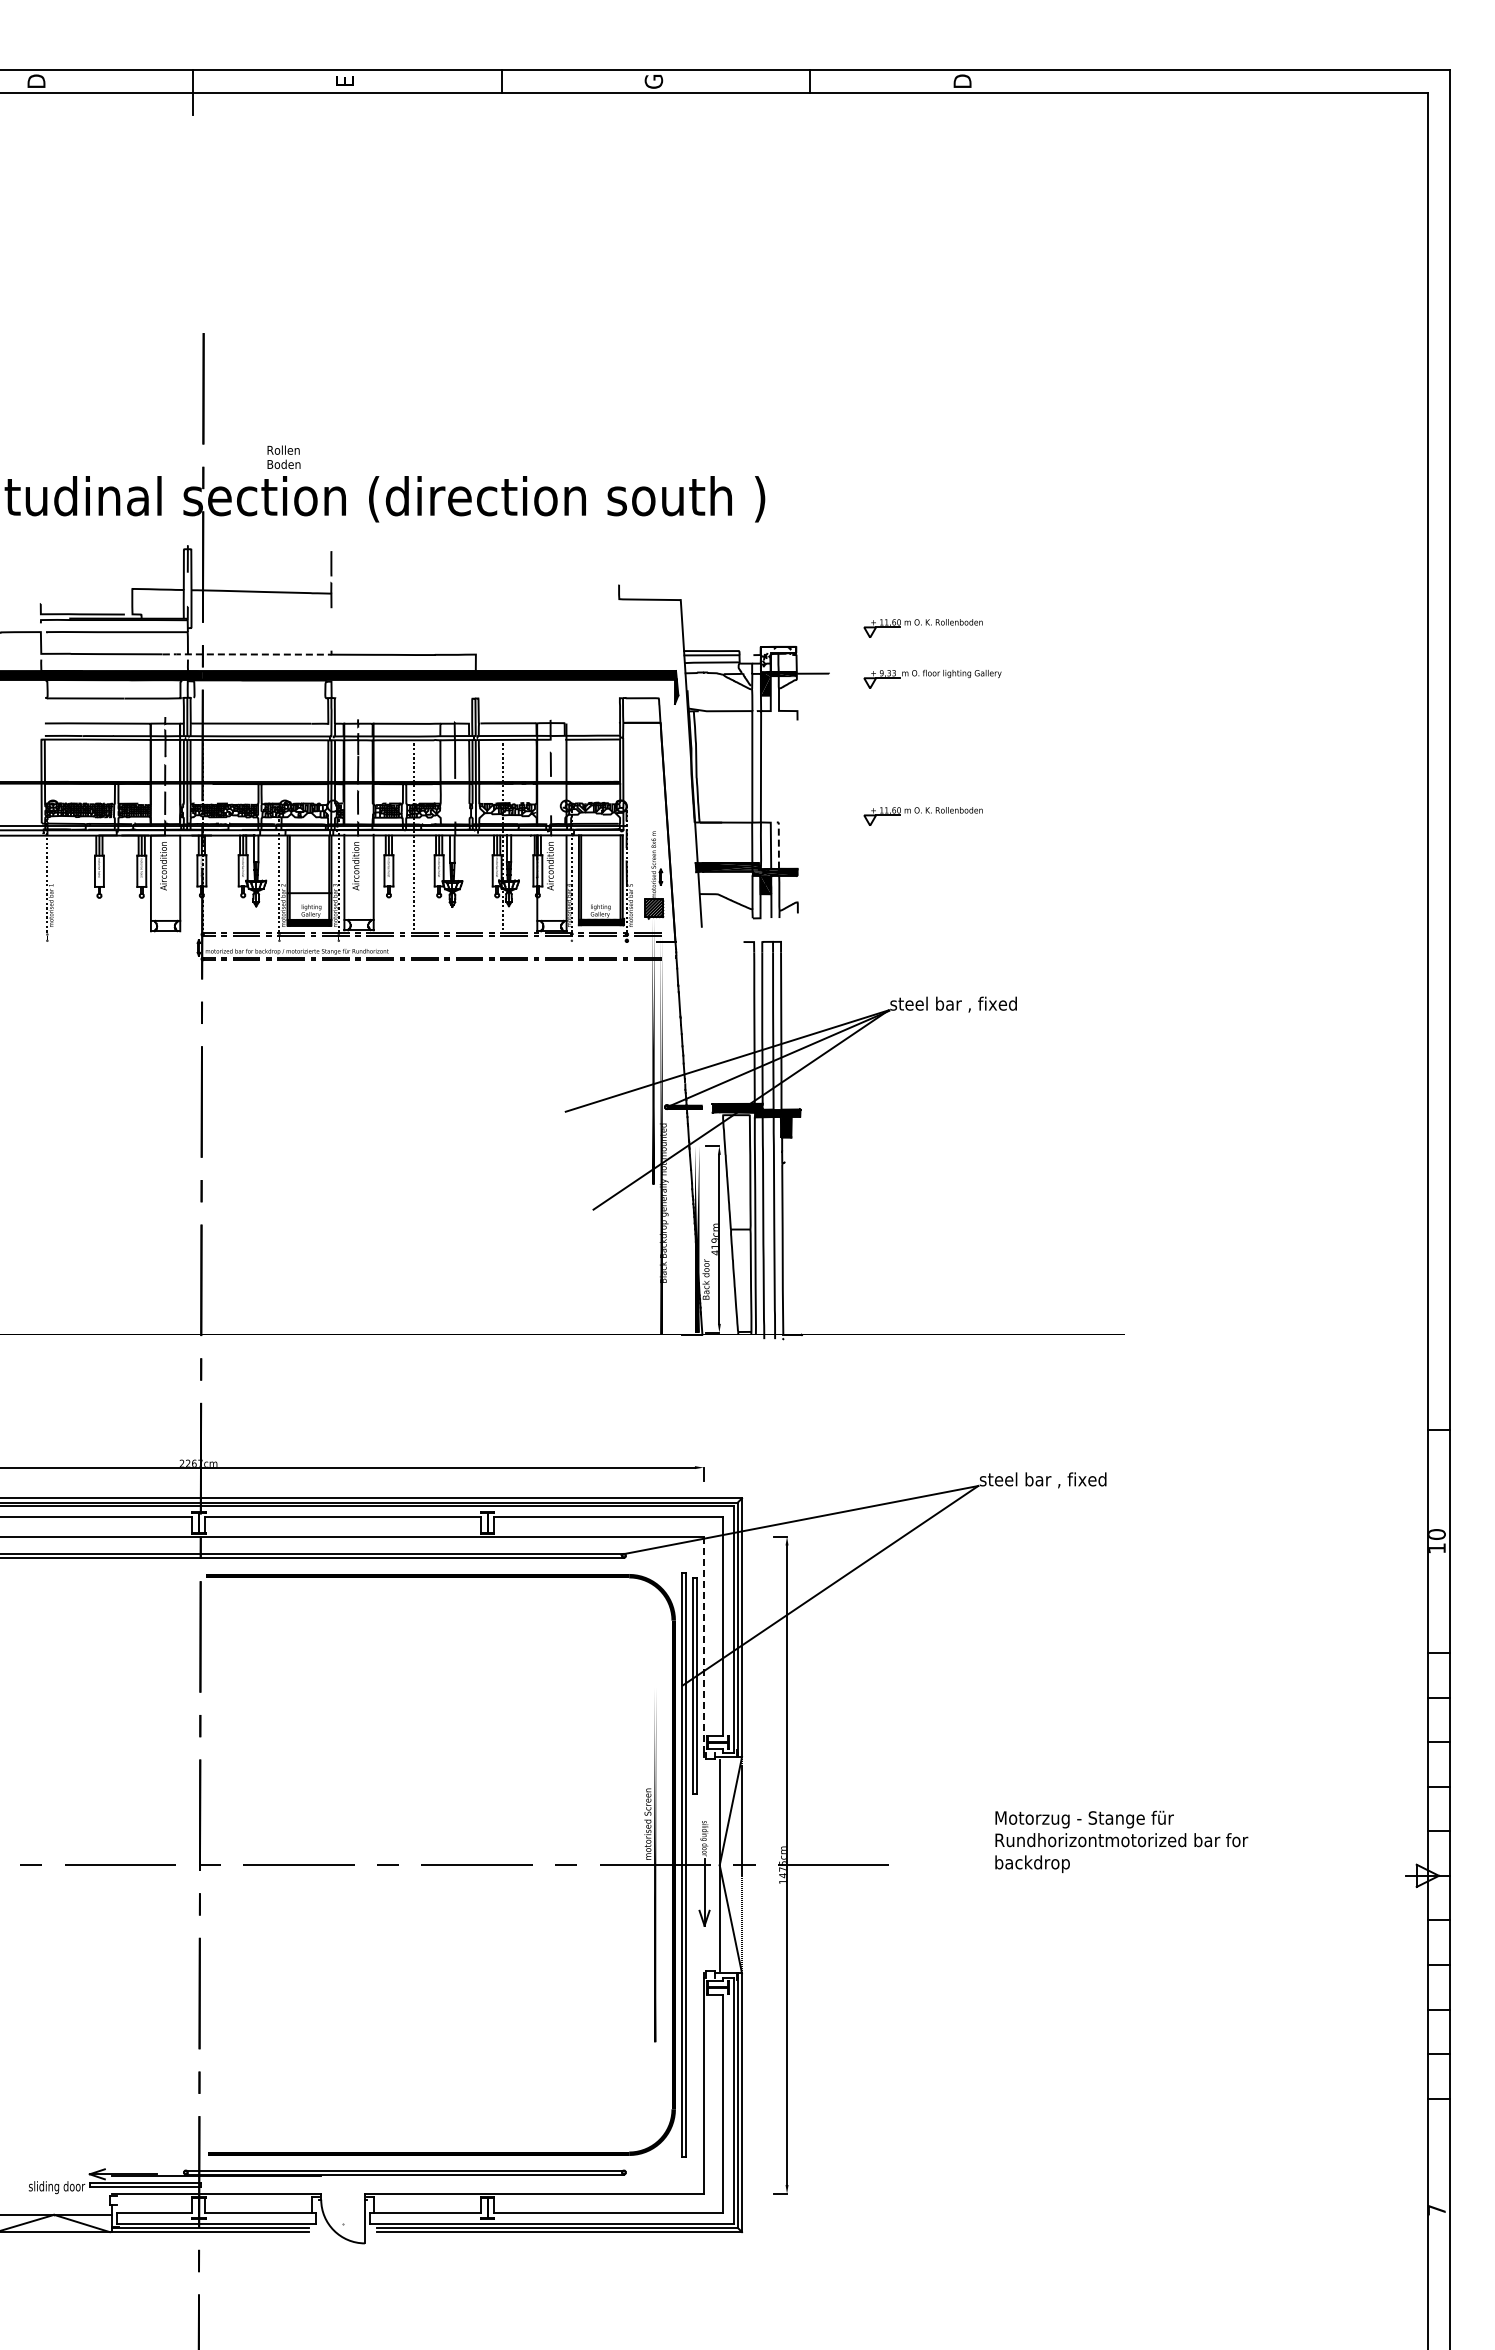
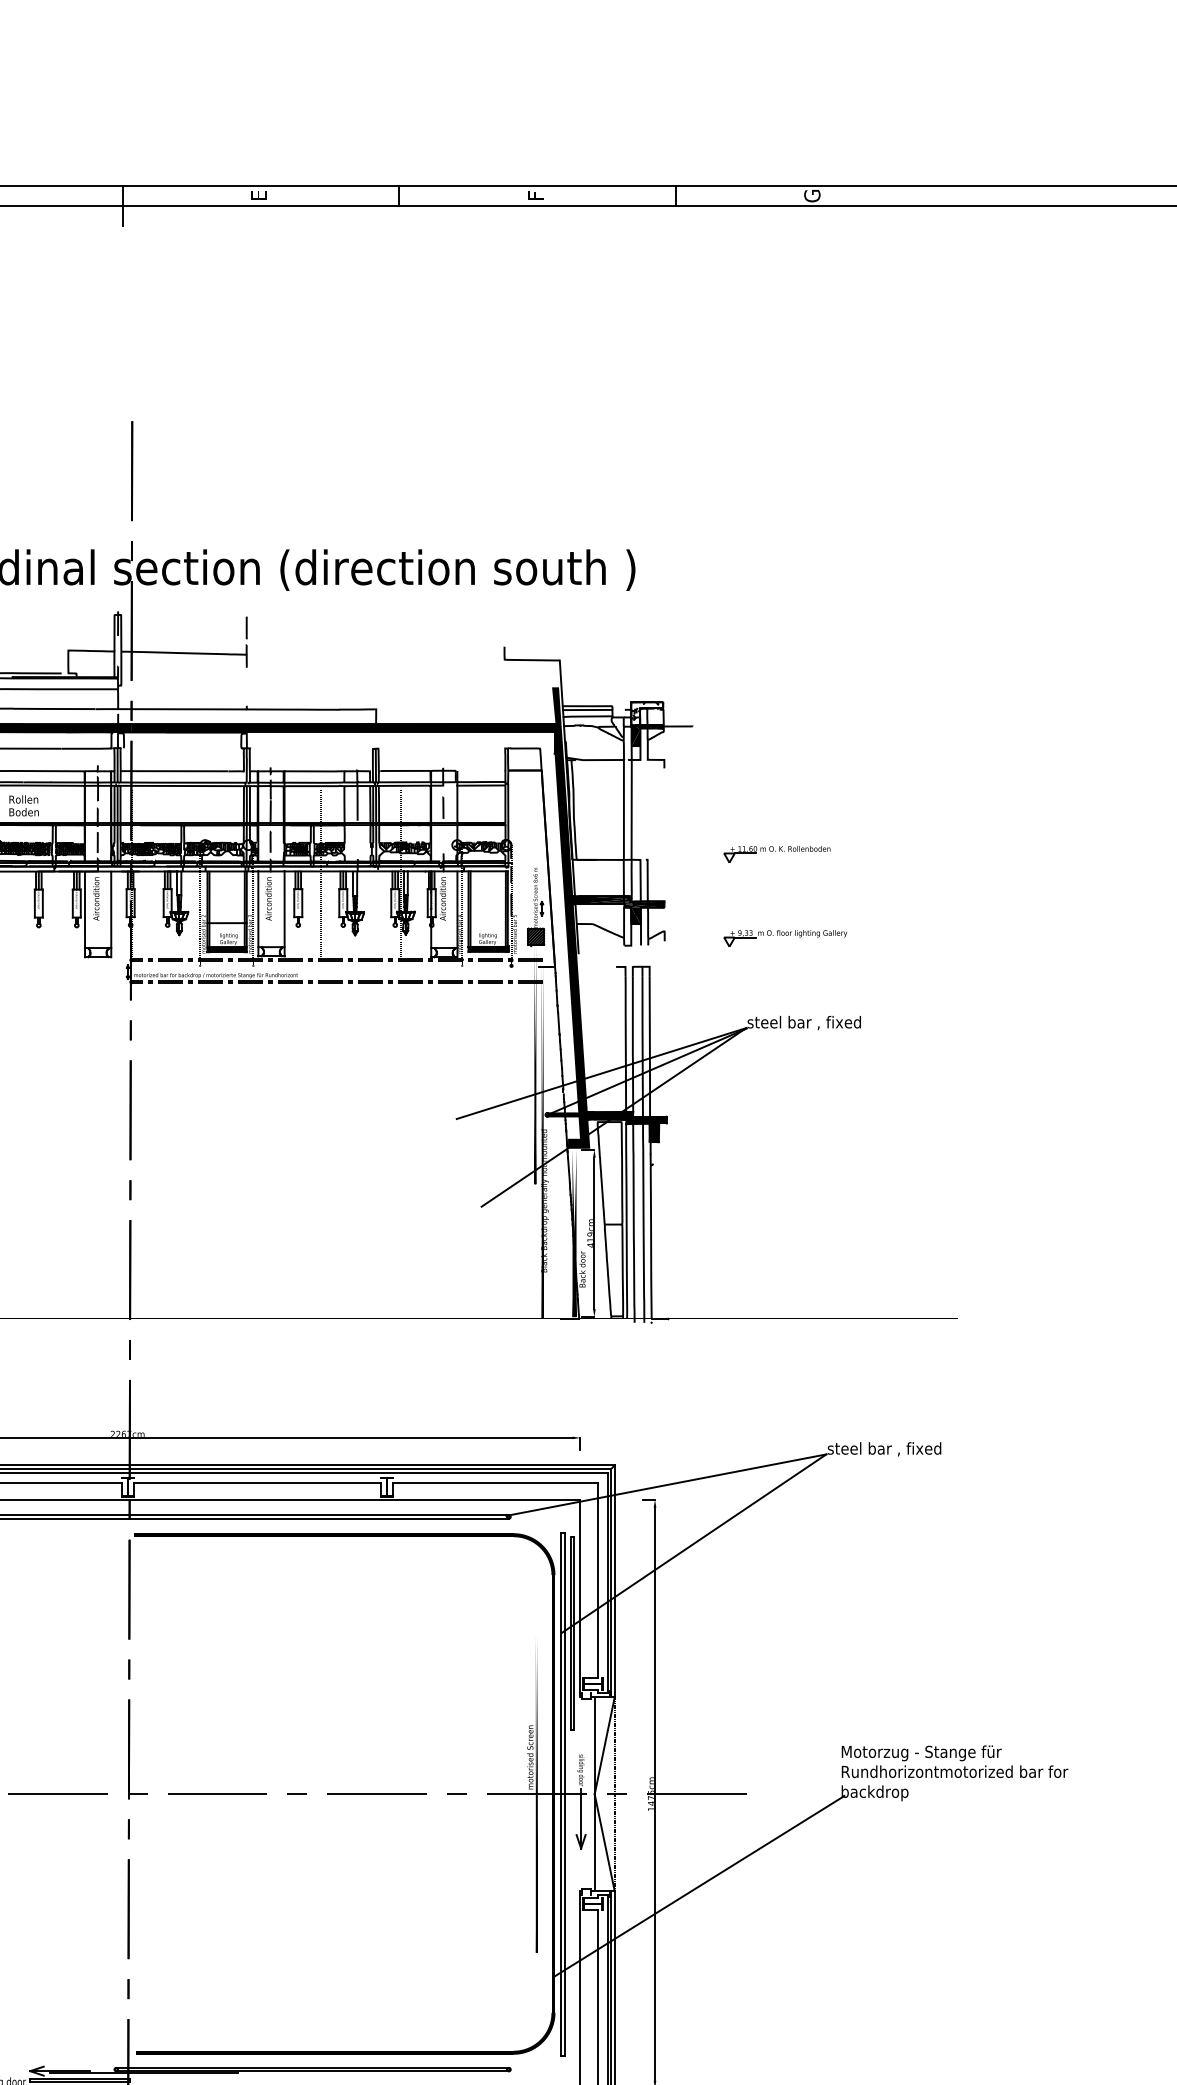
text: (653, 81) -> (535, 195), G -> F
text: (962, 81) -> (812, 195), D -> G
text: (283, 456) -> (23, 805), moved
part: (922, 628) -> (776, 685), removed
line: (247, 654) -> (171, 709), dashed -> solid
part: (932, 678) -> (785, 937), moved
line: (778, 844) -> (647, 879), dashed -> solid
fill: (693, 887) -> (571, 918), added
line: (703, 1644) -> (580, 1596), dashed -> solid
line: (836, 1967) -> (699, 1885), added

